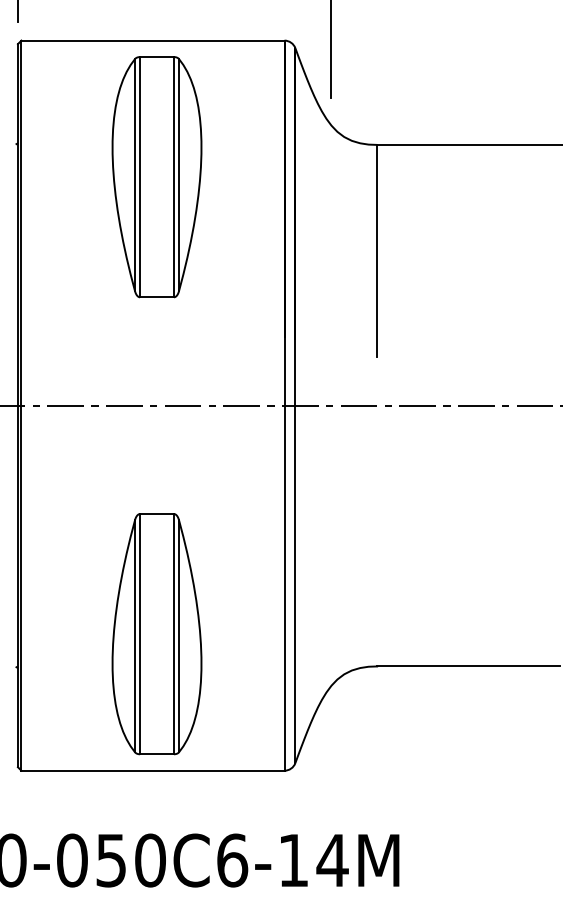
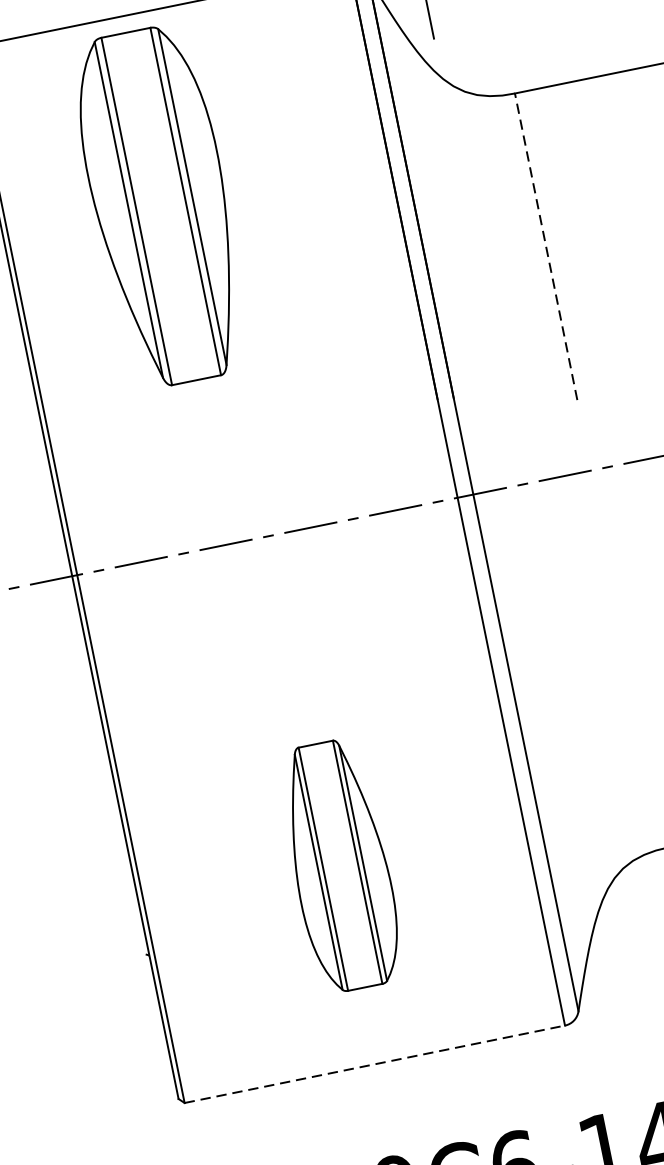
part: (156, 177) -> (160, 207), moved
line: (377, 250) -> (546, 246), solid -> dashed
part: (156, 634) -> (339, 866), size x0.7
line: (152, 770) -> (374, 1064), solid -> dashed

